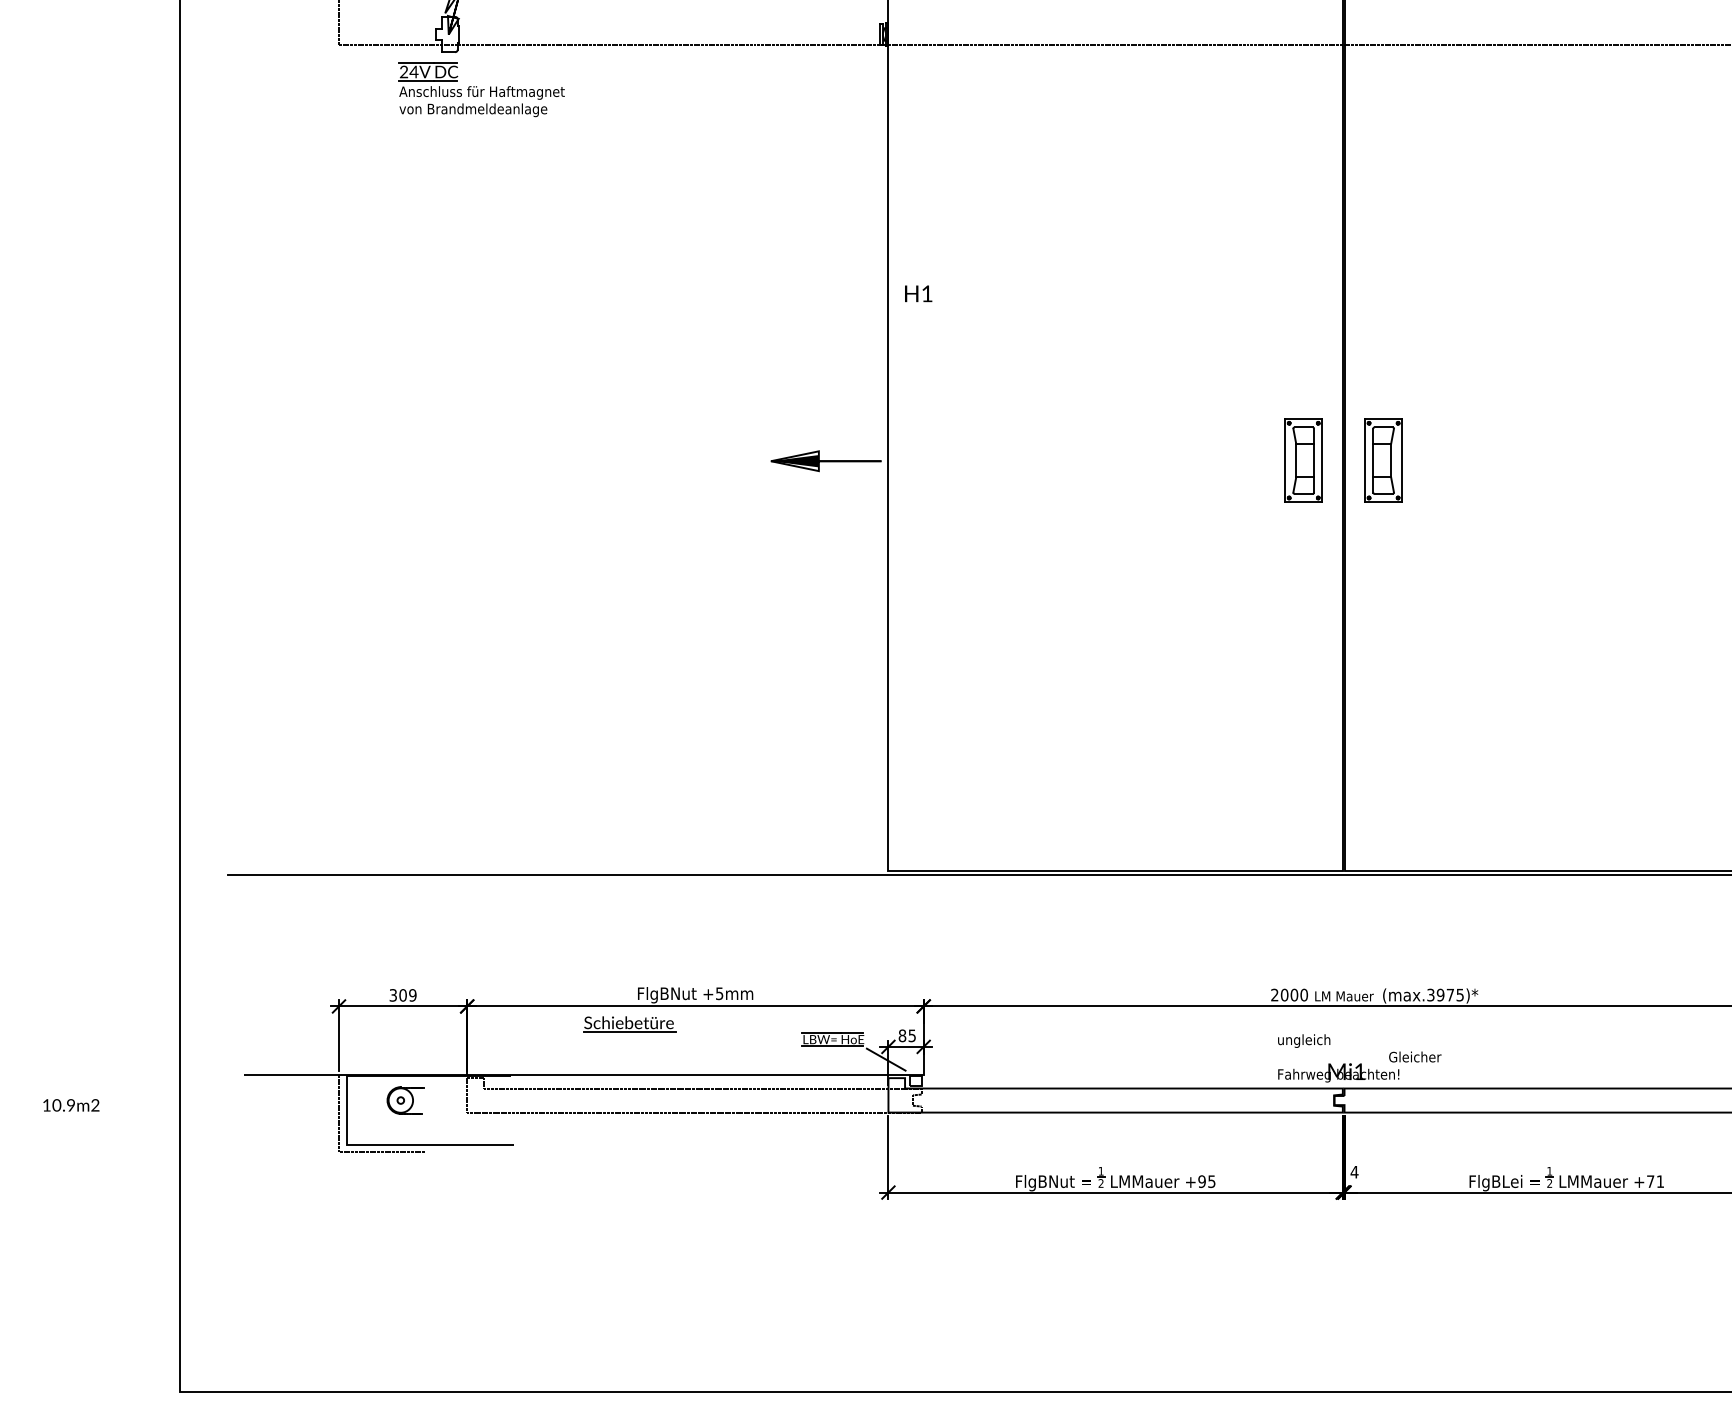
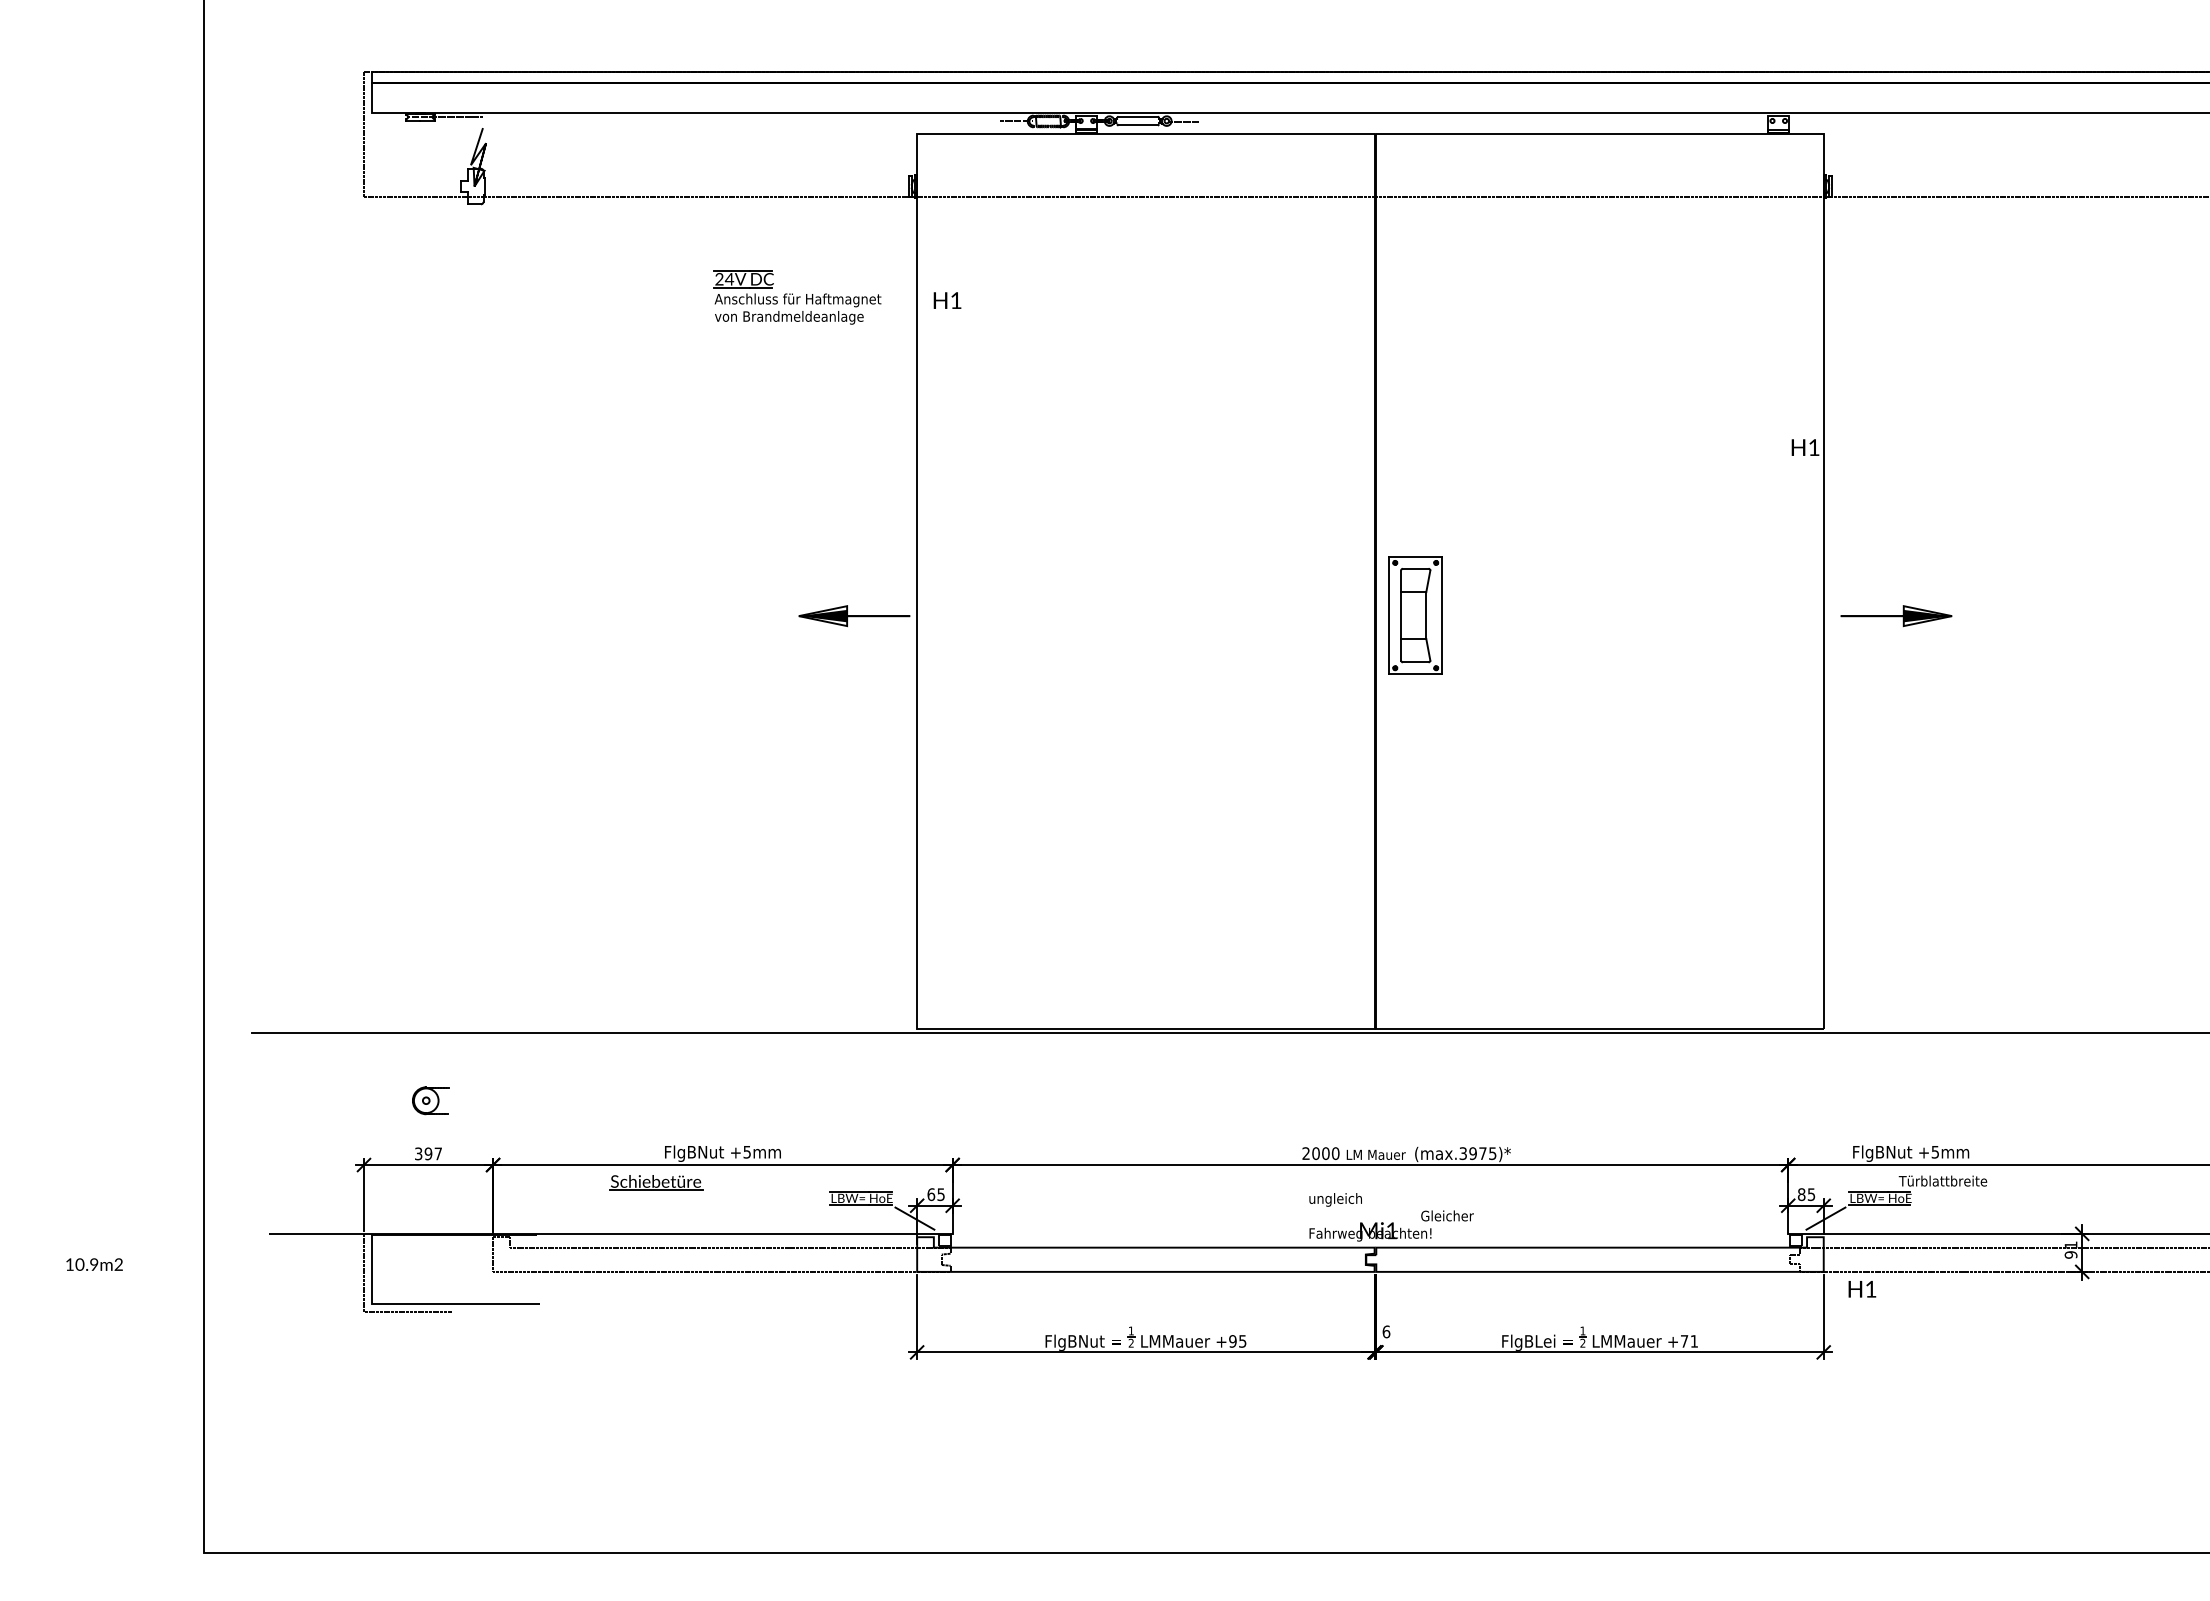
part: (481, 90) -> (797, 297), moved
text: (918, 293) -> (947, 300), moved
part: (1302, 460) -> (1334, 615), removed
part: (1383, 460) -> (1415, 615), size x1.4
text: (408, 994) -> (433, 1153), 309 -> 397
text: (902, 1035) -> (931, 1194), 85 -> 65
part: (405, 1100) -> (430, 1100), moved
text: (1354, 1171) -> (1386, 1331), 4 -> 6

